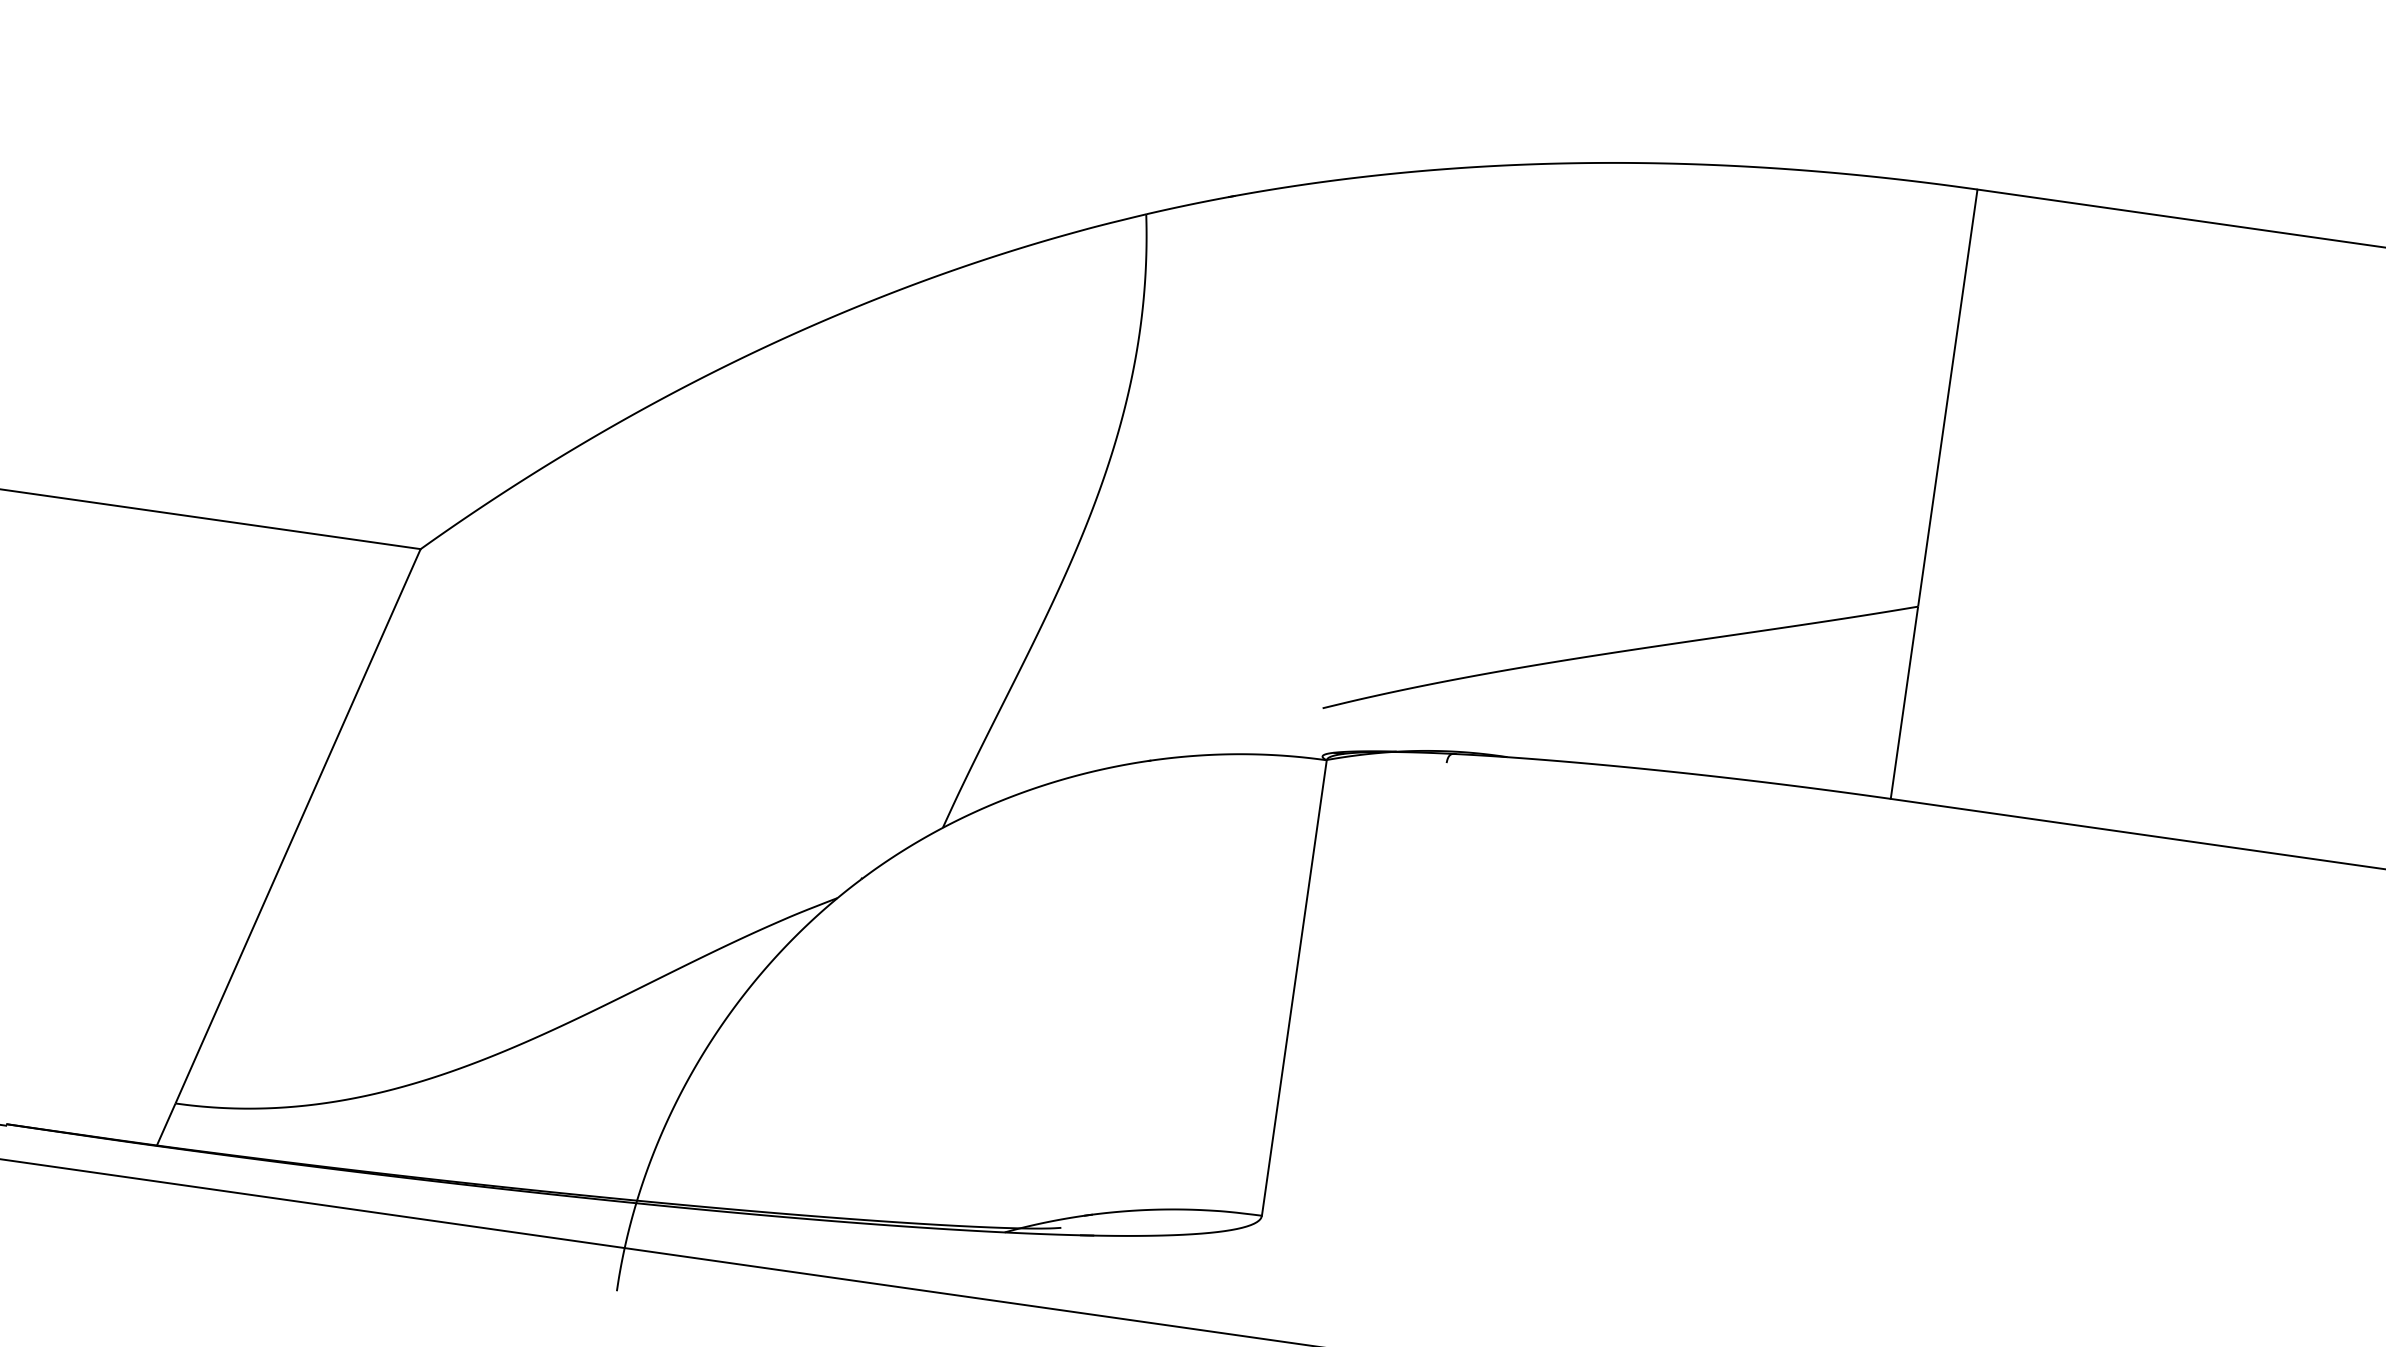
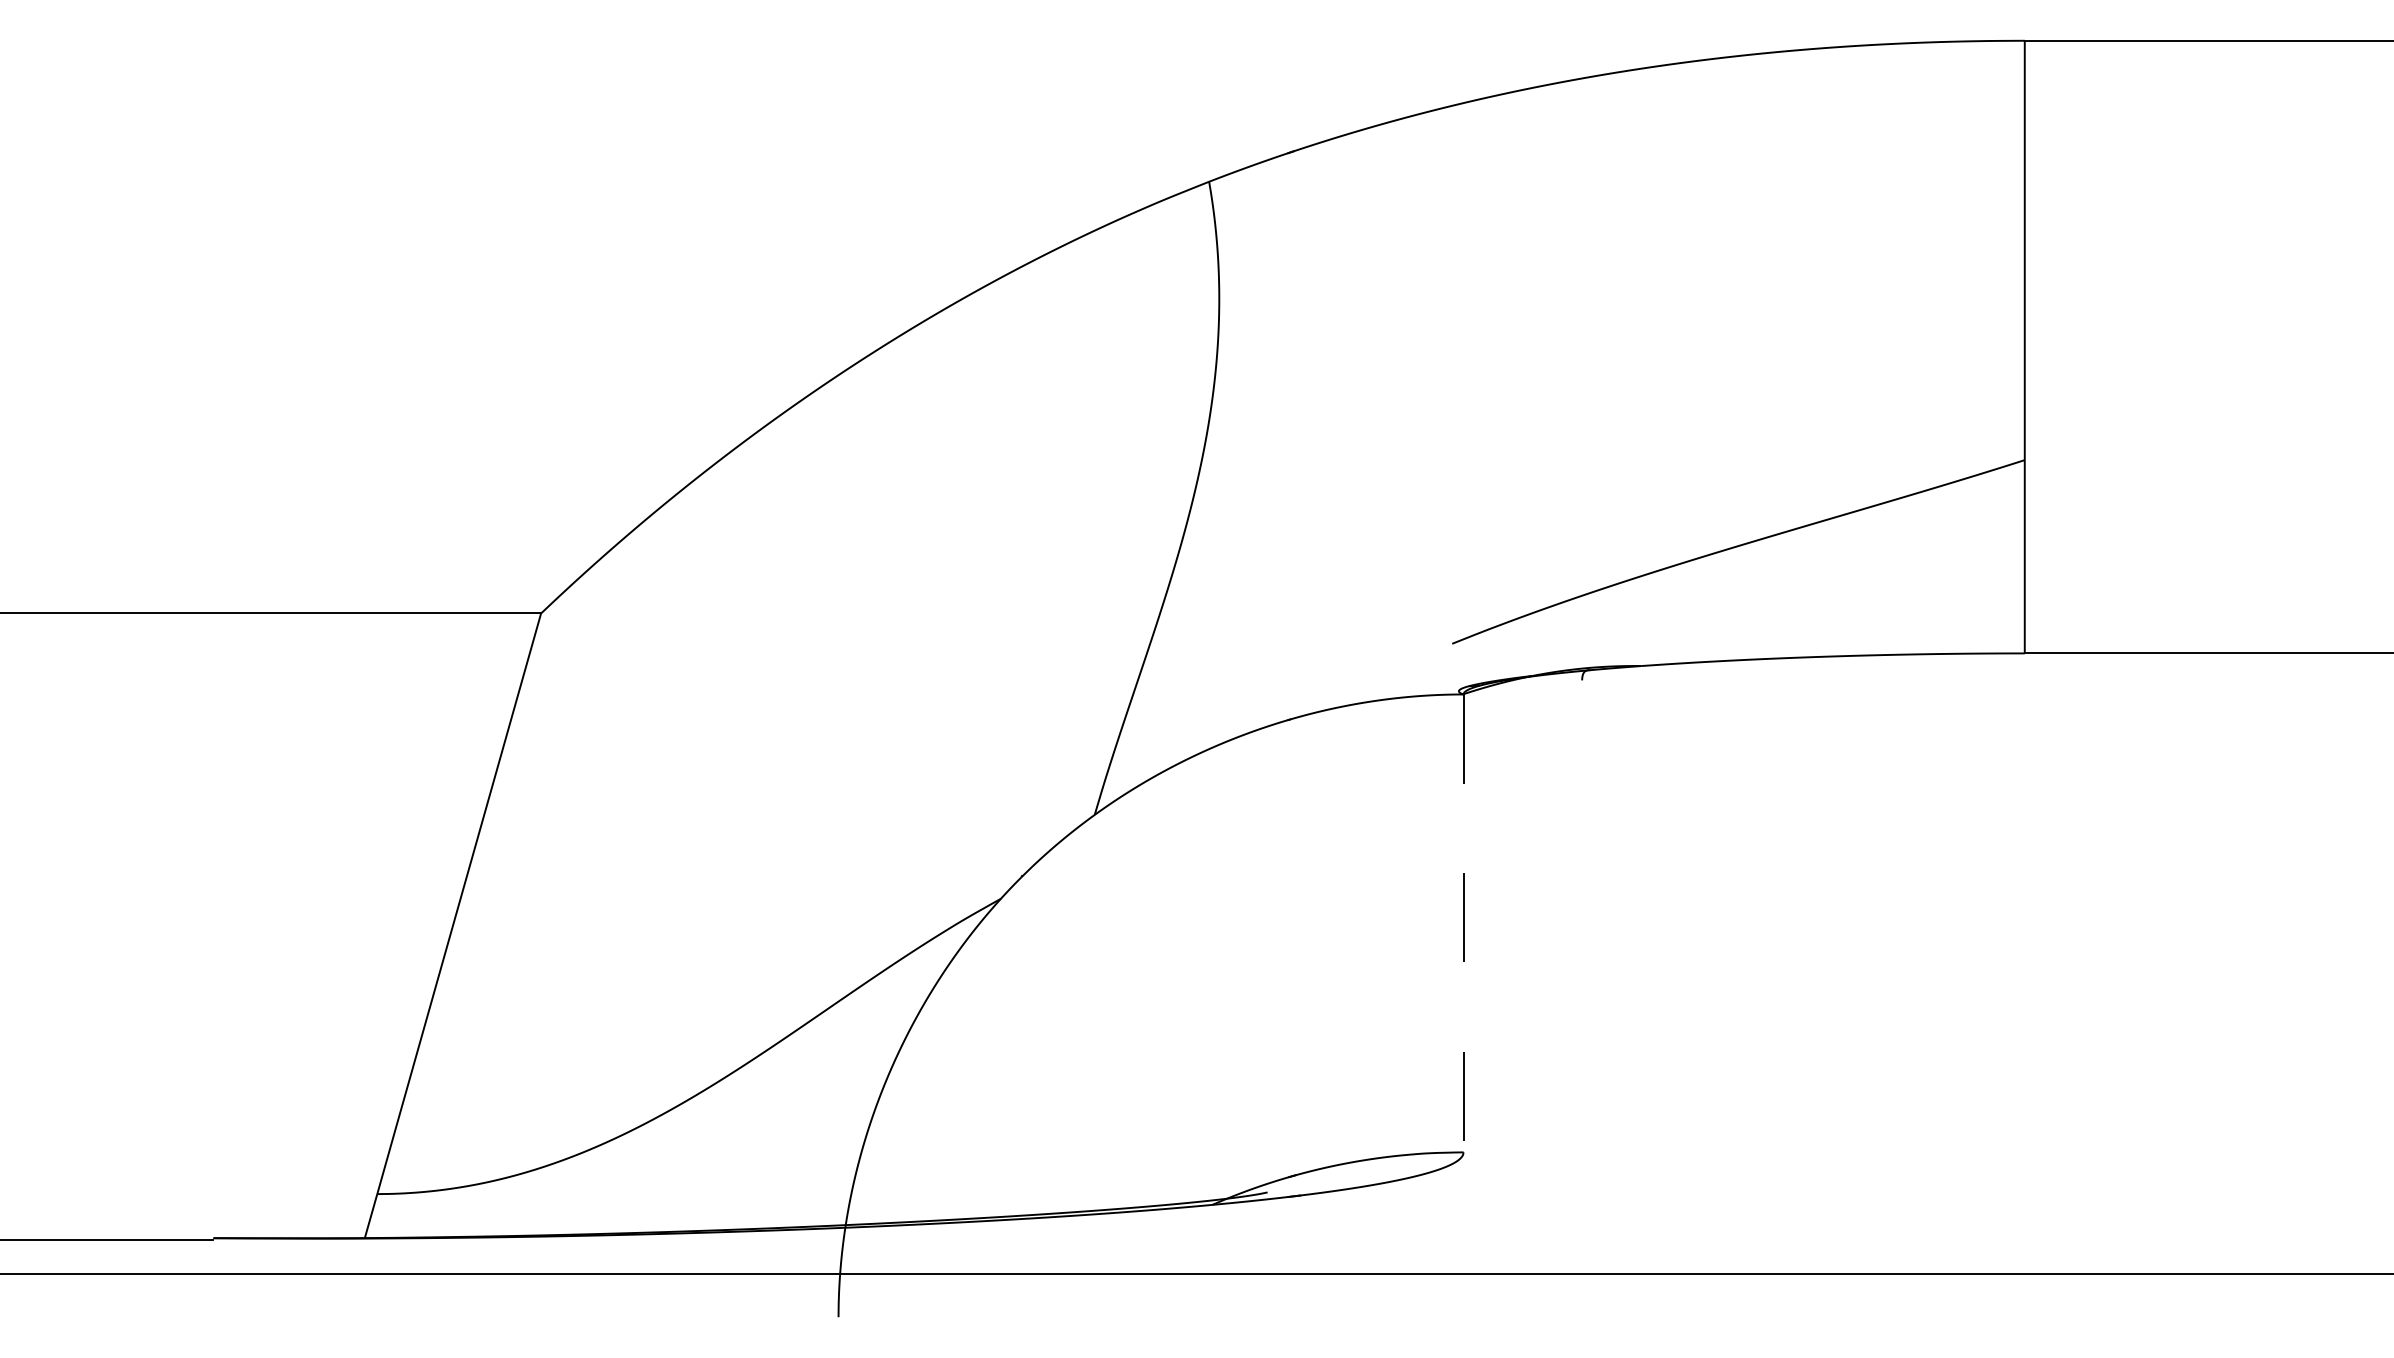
line: (1294, 988) -> (1463, 923), solid -> dashed

